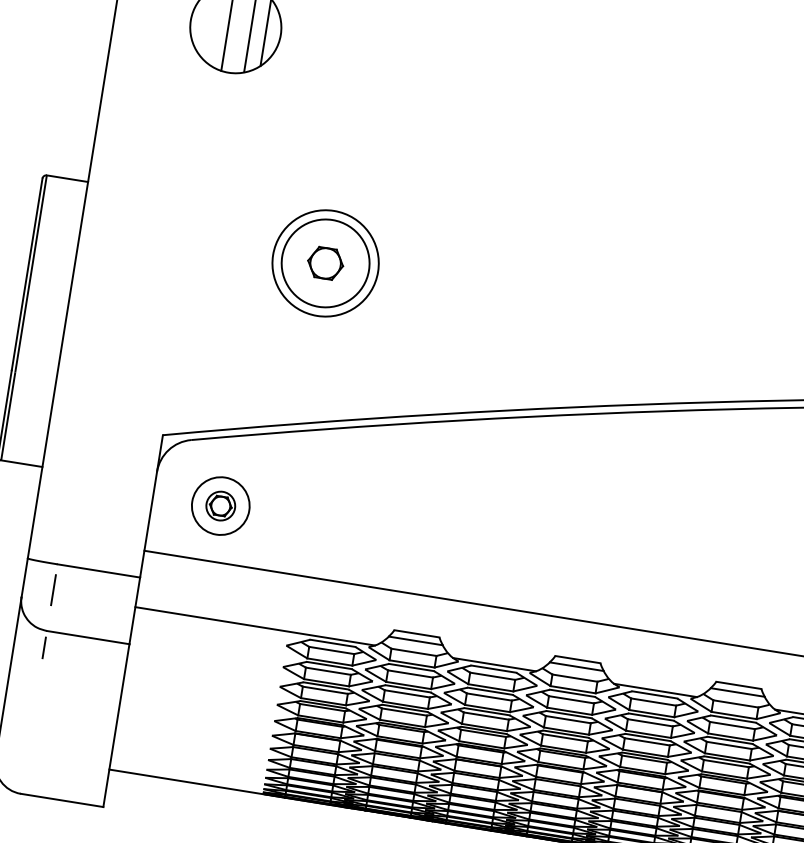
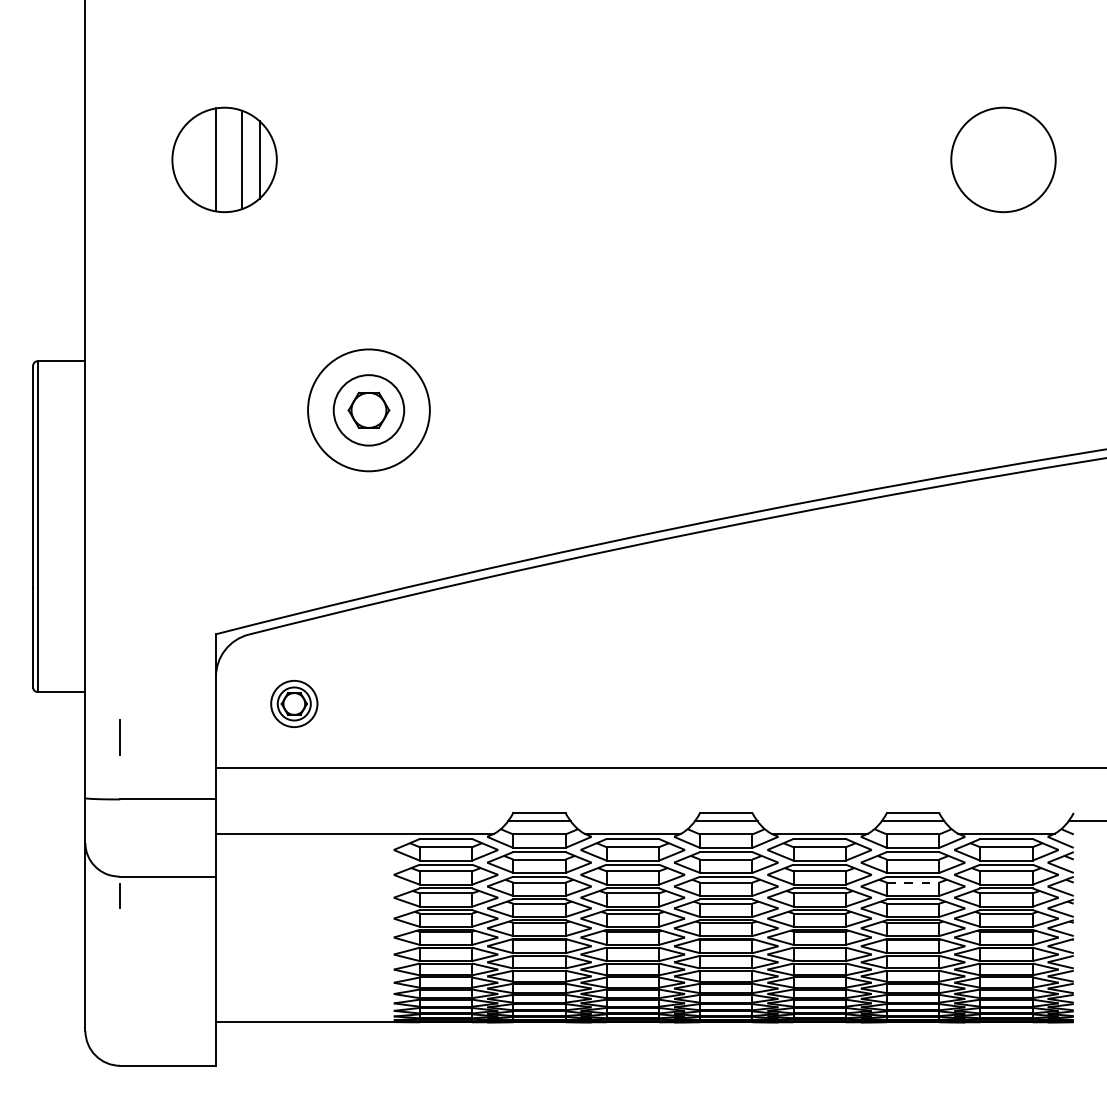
circle: (325, 263) -> (368, 410), size x0.7
circle: (221, 505) -> (294, 703), size x0.7
line: (52, 590) -> (119, 737), moved
line: (729, 745) -> (913, 882), solid -> dashed

